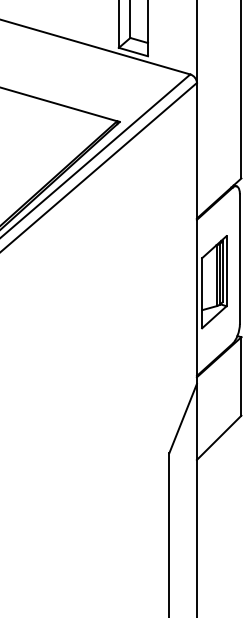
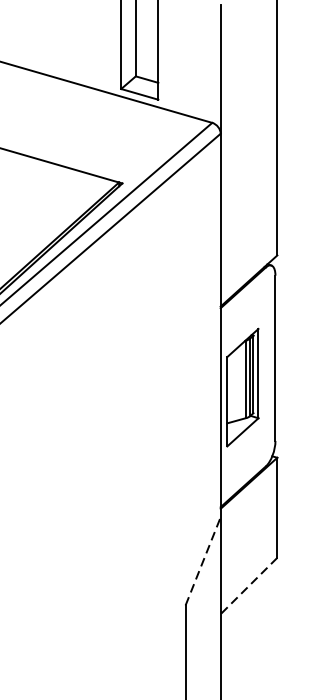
line: (183, 418) -> (203, 561), solid -> dashed
line: (218, 438) -> (248, 586), solid -> dashed

